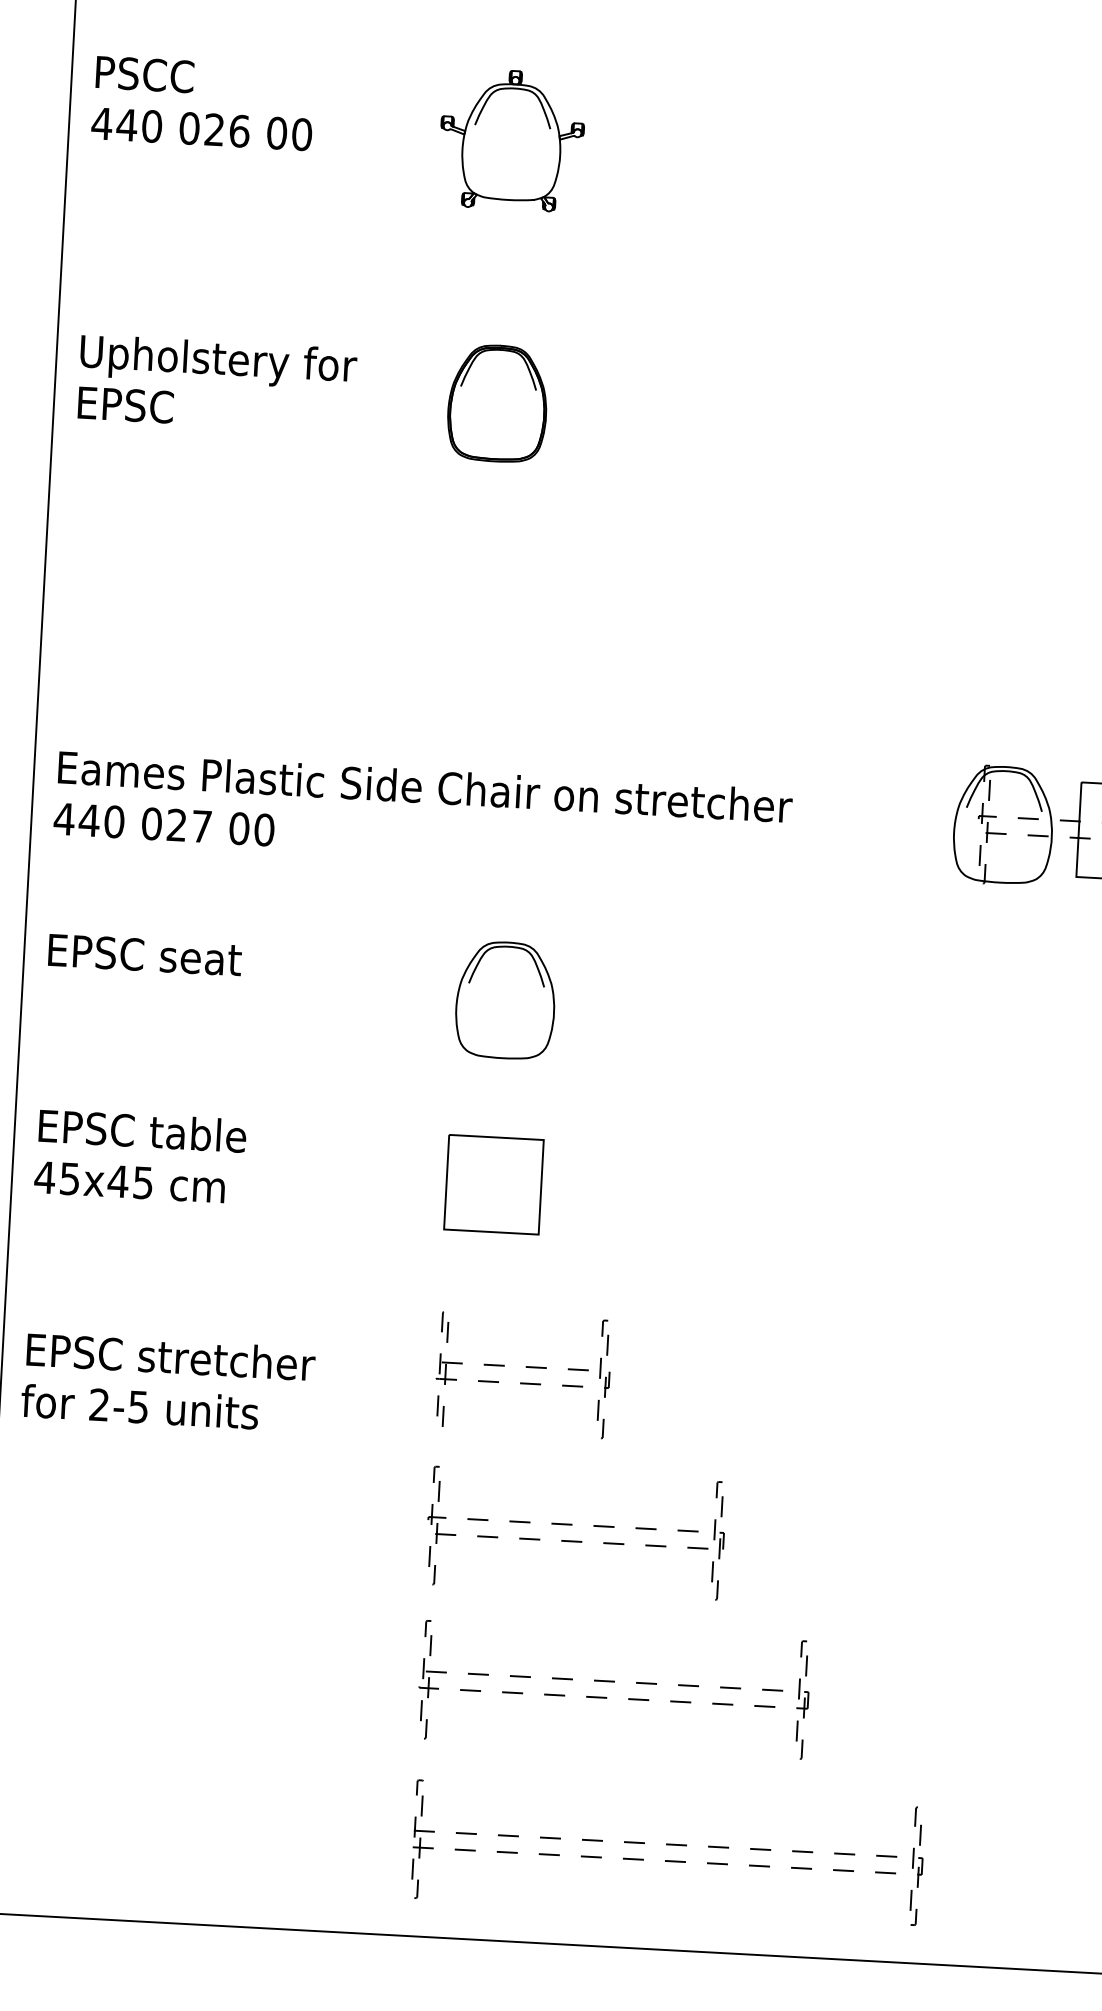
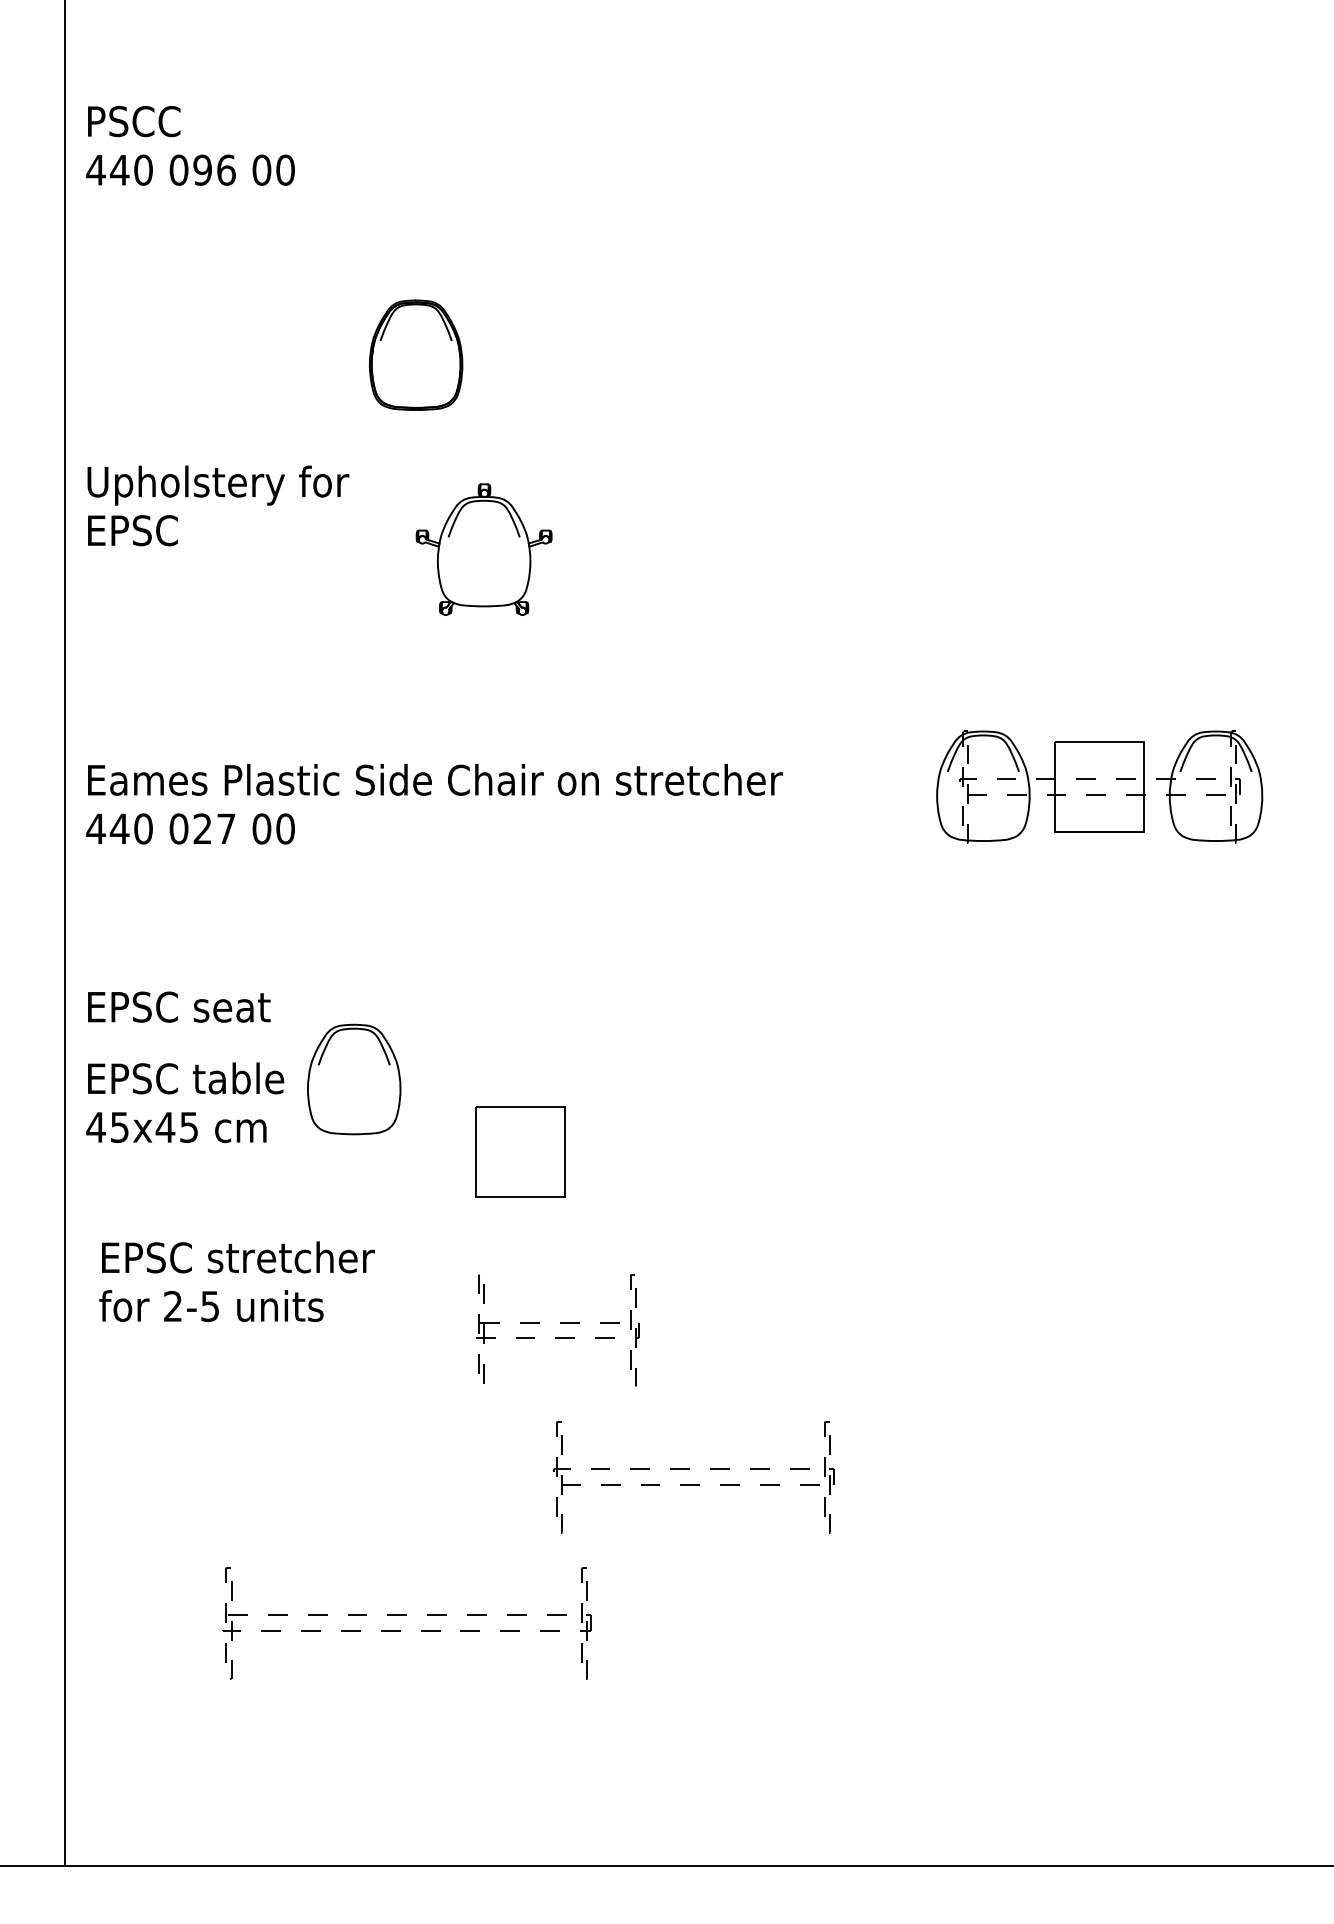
text: (214, 129) -> (202, 169), 026 -> 096
part: (511, 139) -> (483, 549), moved
text: (217, 383) -> (218, 505), moved
part: (498, 402) -> (416, 354), moved
text: (145, 954) -> (179, 1006), moved
part: (506, 1000) -> (354, 1079), moved
text: (140, 1156) -> (185, 1102), moved
text: (167, 1382) -> (236, 1281), moved
part: (575, 1540) -> (693, 1484), moved
part: (614, 1681) -> (406, 1615), moved
part: (668, 1860) -> (719, 1781), removed

